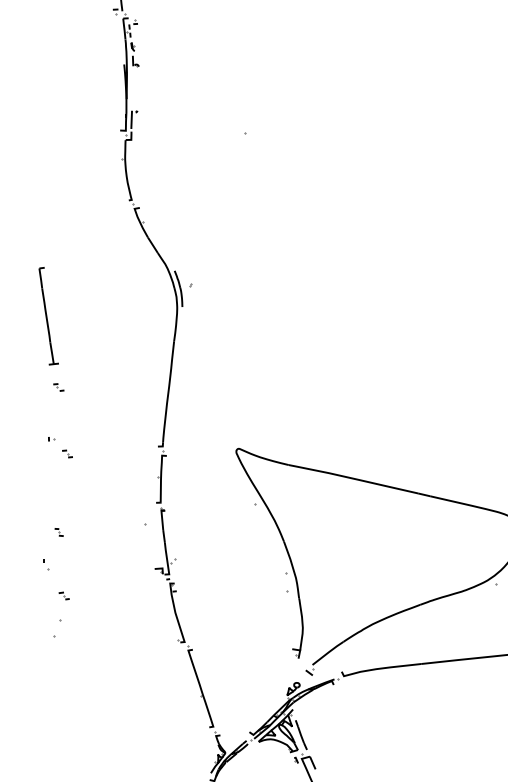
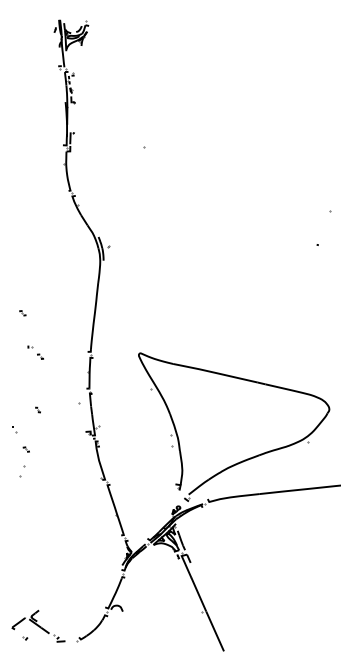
part: (47, 315) -> (15, 266), removed
part: (59, 447) -> (35, 352), moved
part: (58, 531) -> (37, 409), moved

